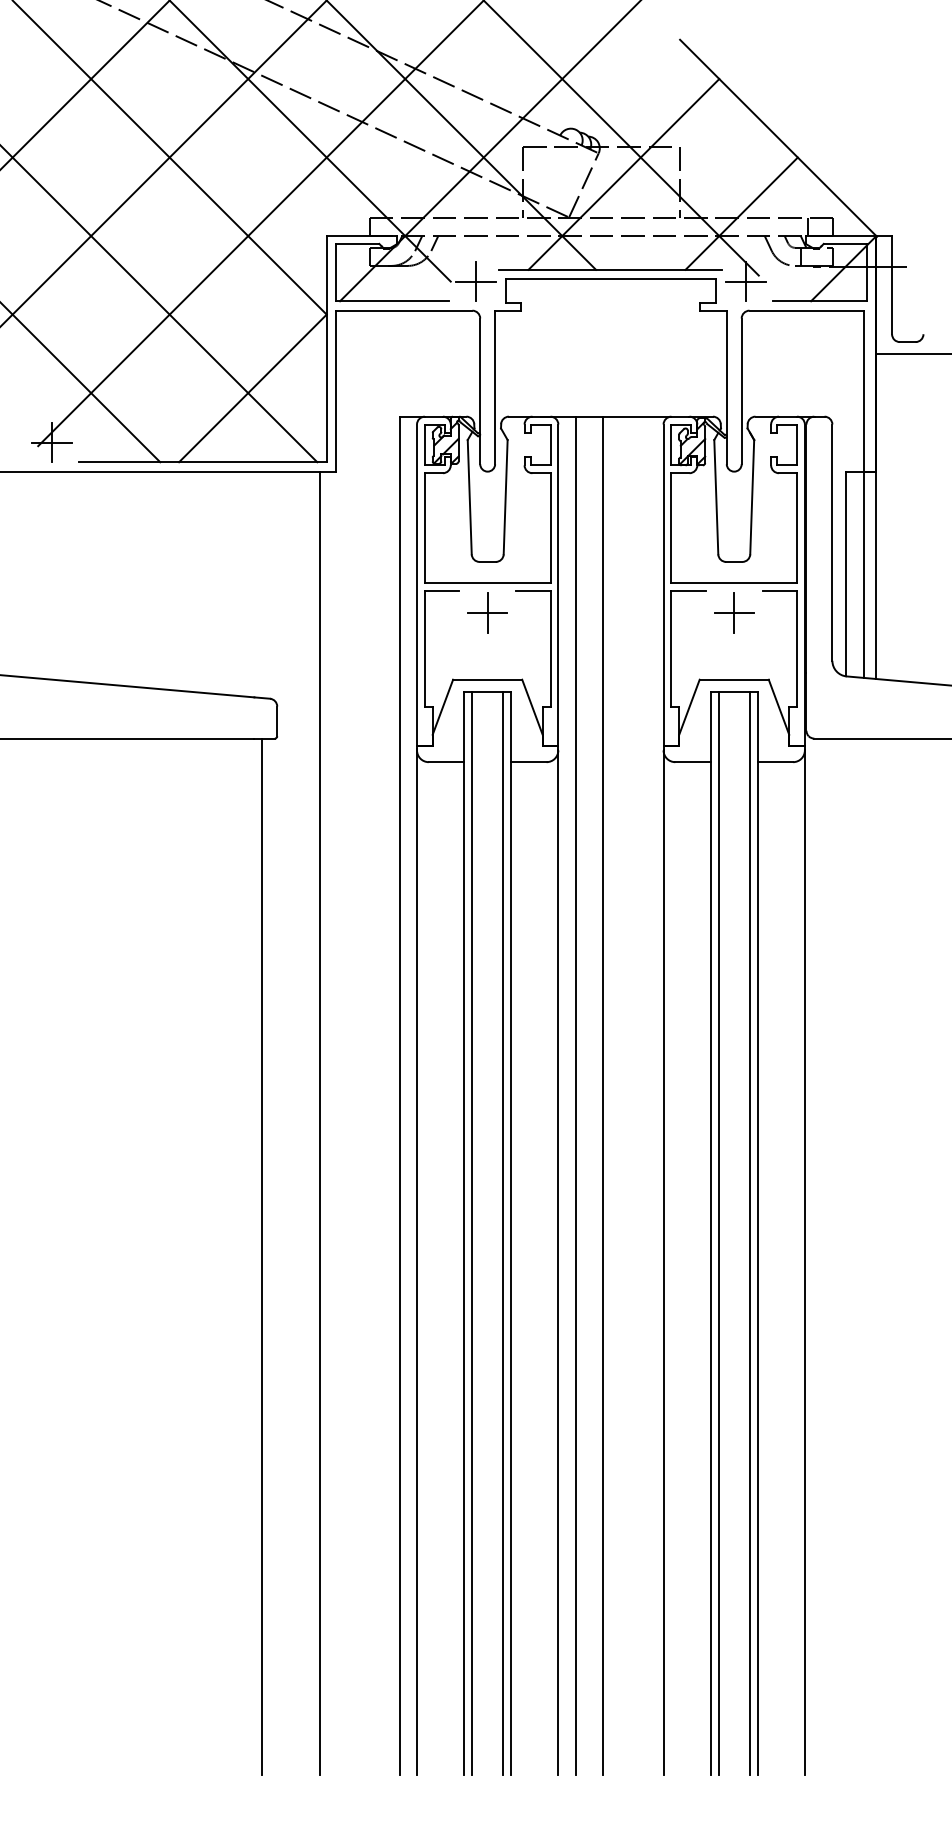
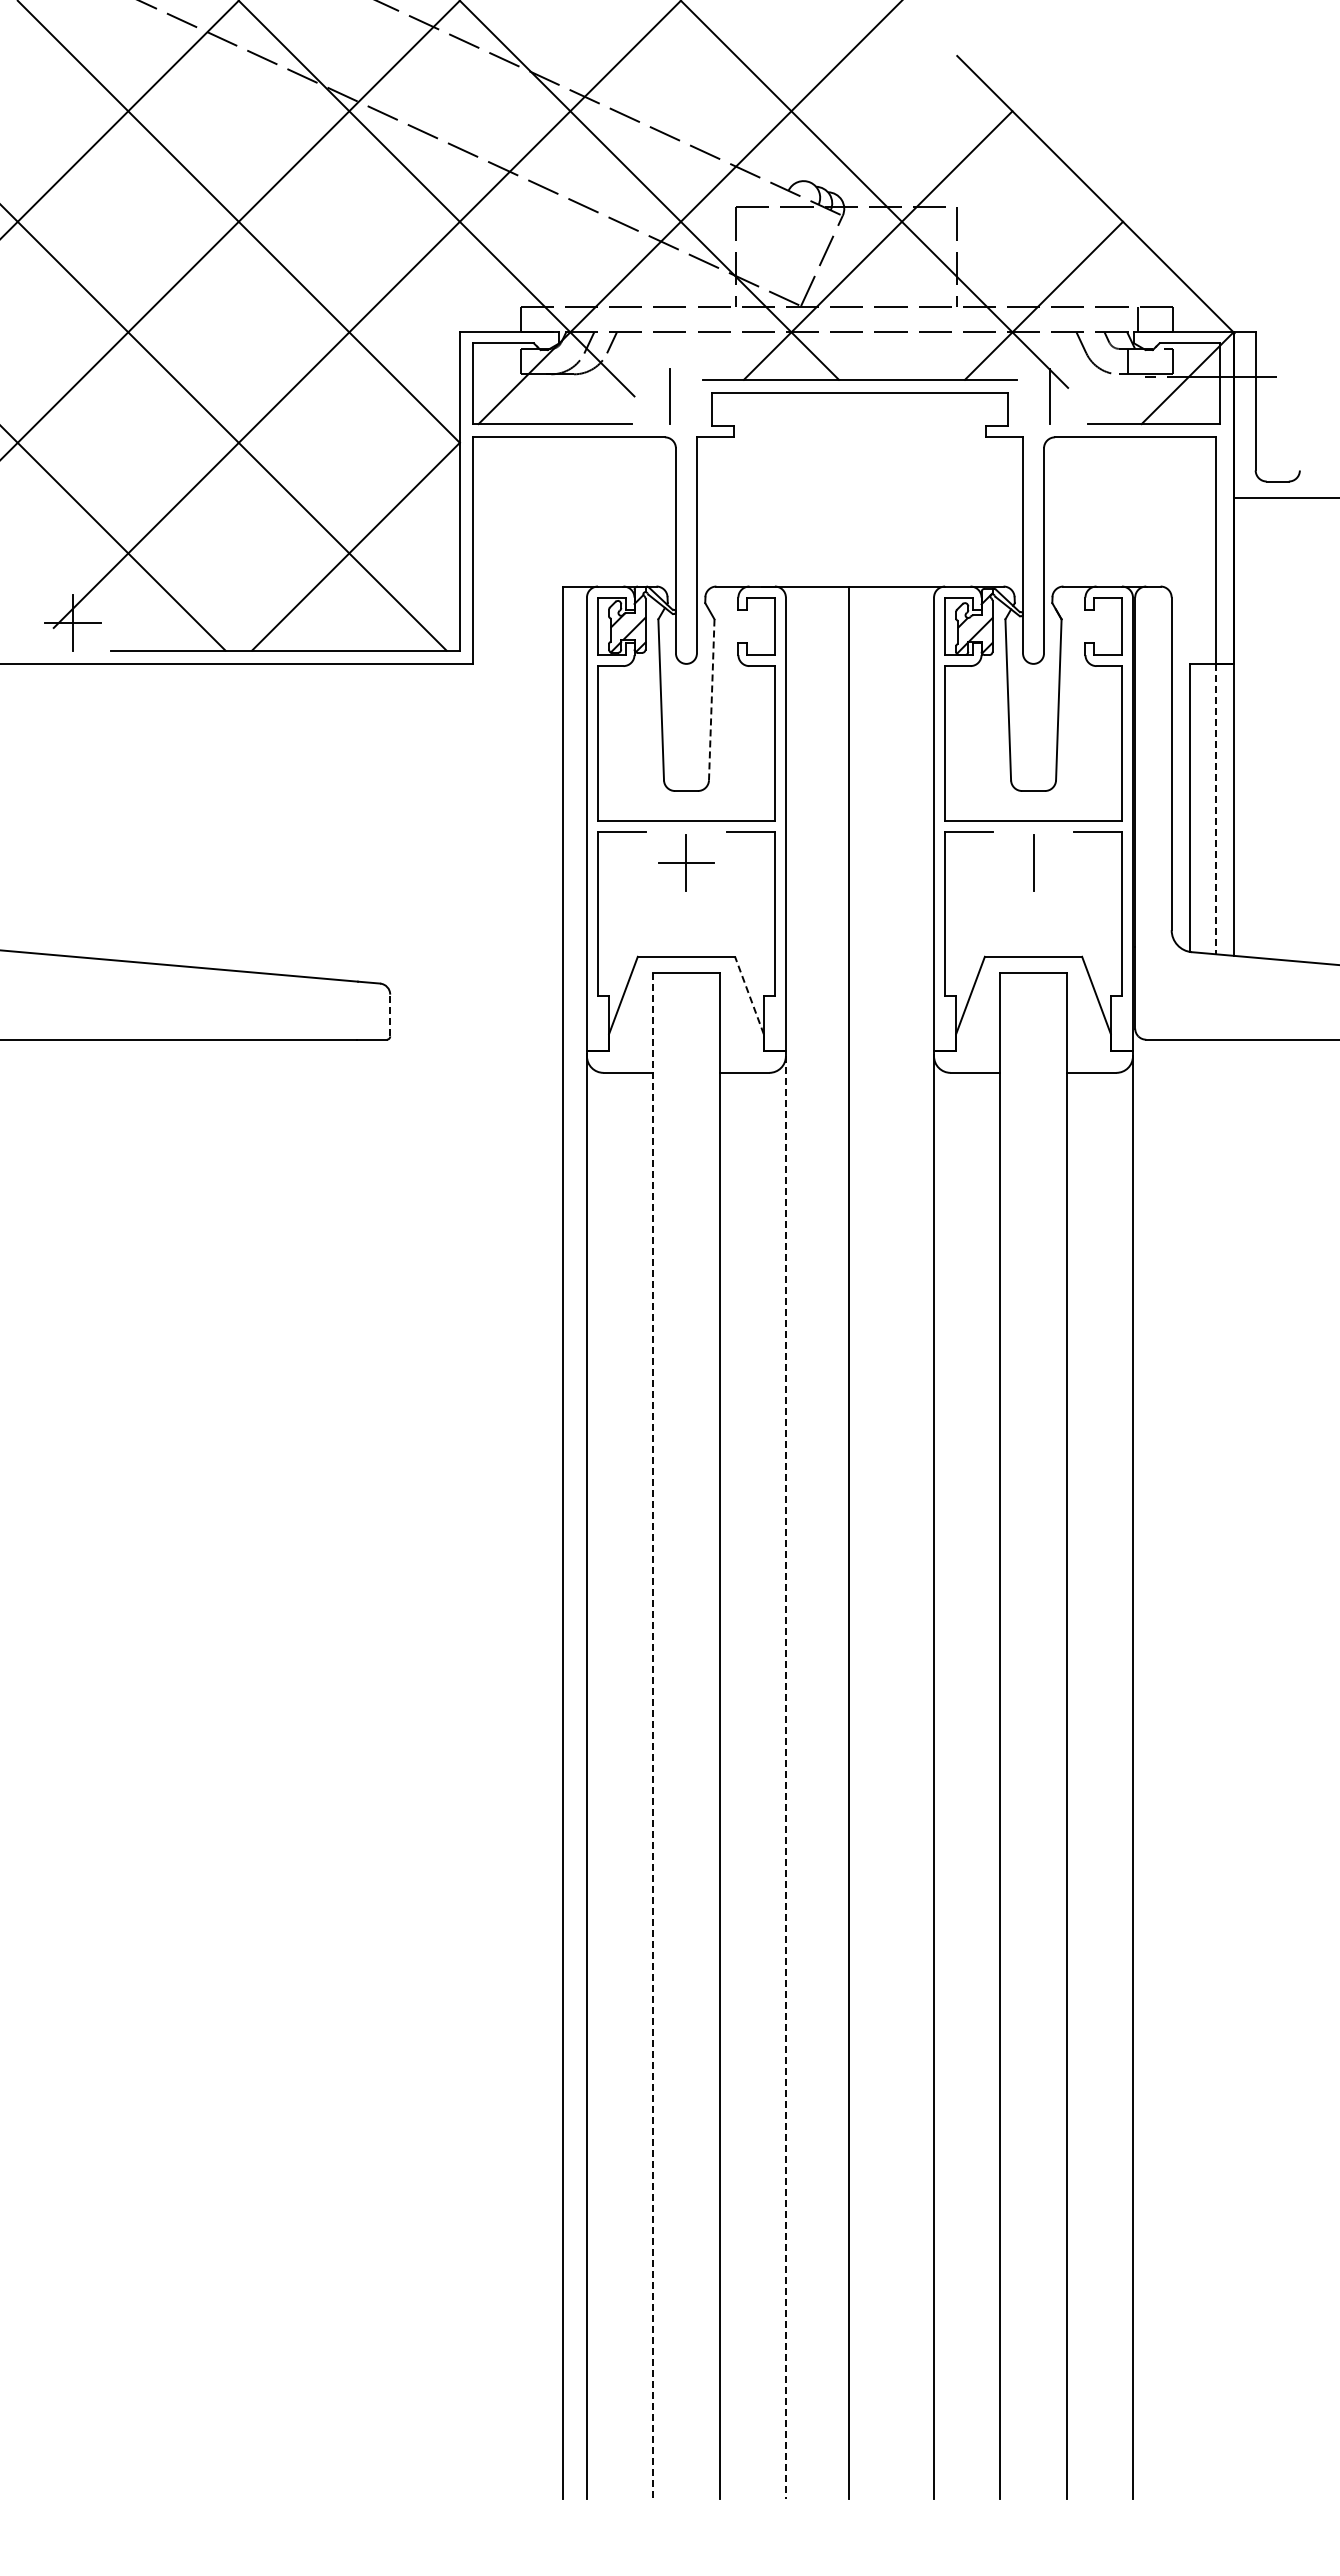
line: (475, 281) -> (669, 396), removed
line: (745, 281) -> (1049, 396), removed
line: (505, 496) -> (711, 699), solid -> dashed
line: (863, 575) -> (1215, 809), solid -> dashed
line: (734, 612) -> (1033, 862), removed
line: (532, 707) -> (749, 995), solid -> dashed
line: (277, 721) -> (390, 1015), solid -> dashed
line: (575, 1095) -> (810, 1542), removed
line: (319, 1122) -> (449, 1580), removed
line: (472, 1232) -> (664, 1735), removed
line: (503, 1232) -> (708, 1735), removed
line: (718, 1232) -> (1011, 1735), removed
line: (749, 1232) -> (1055, 1735), removed
line: (464, 1233) -> (653, 1736), solid -> dashed
line: (261, 1256) -> (368, 1768), removed
line: (558, 1263) -> (785, 1778), solid -> dashed

